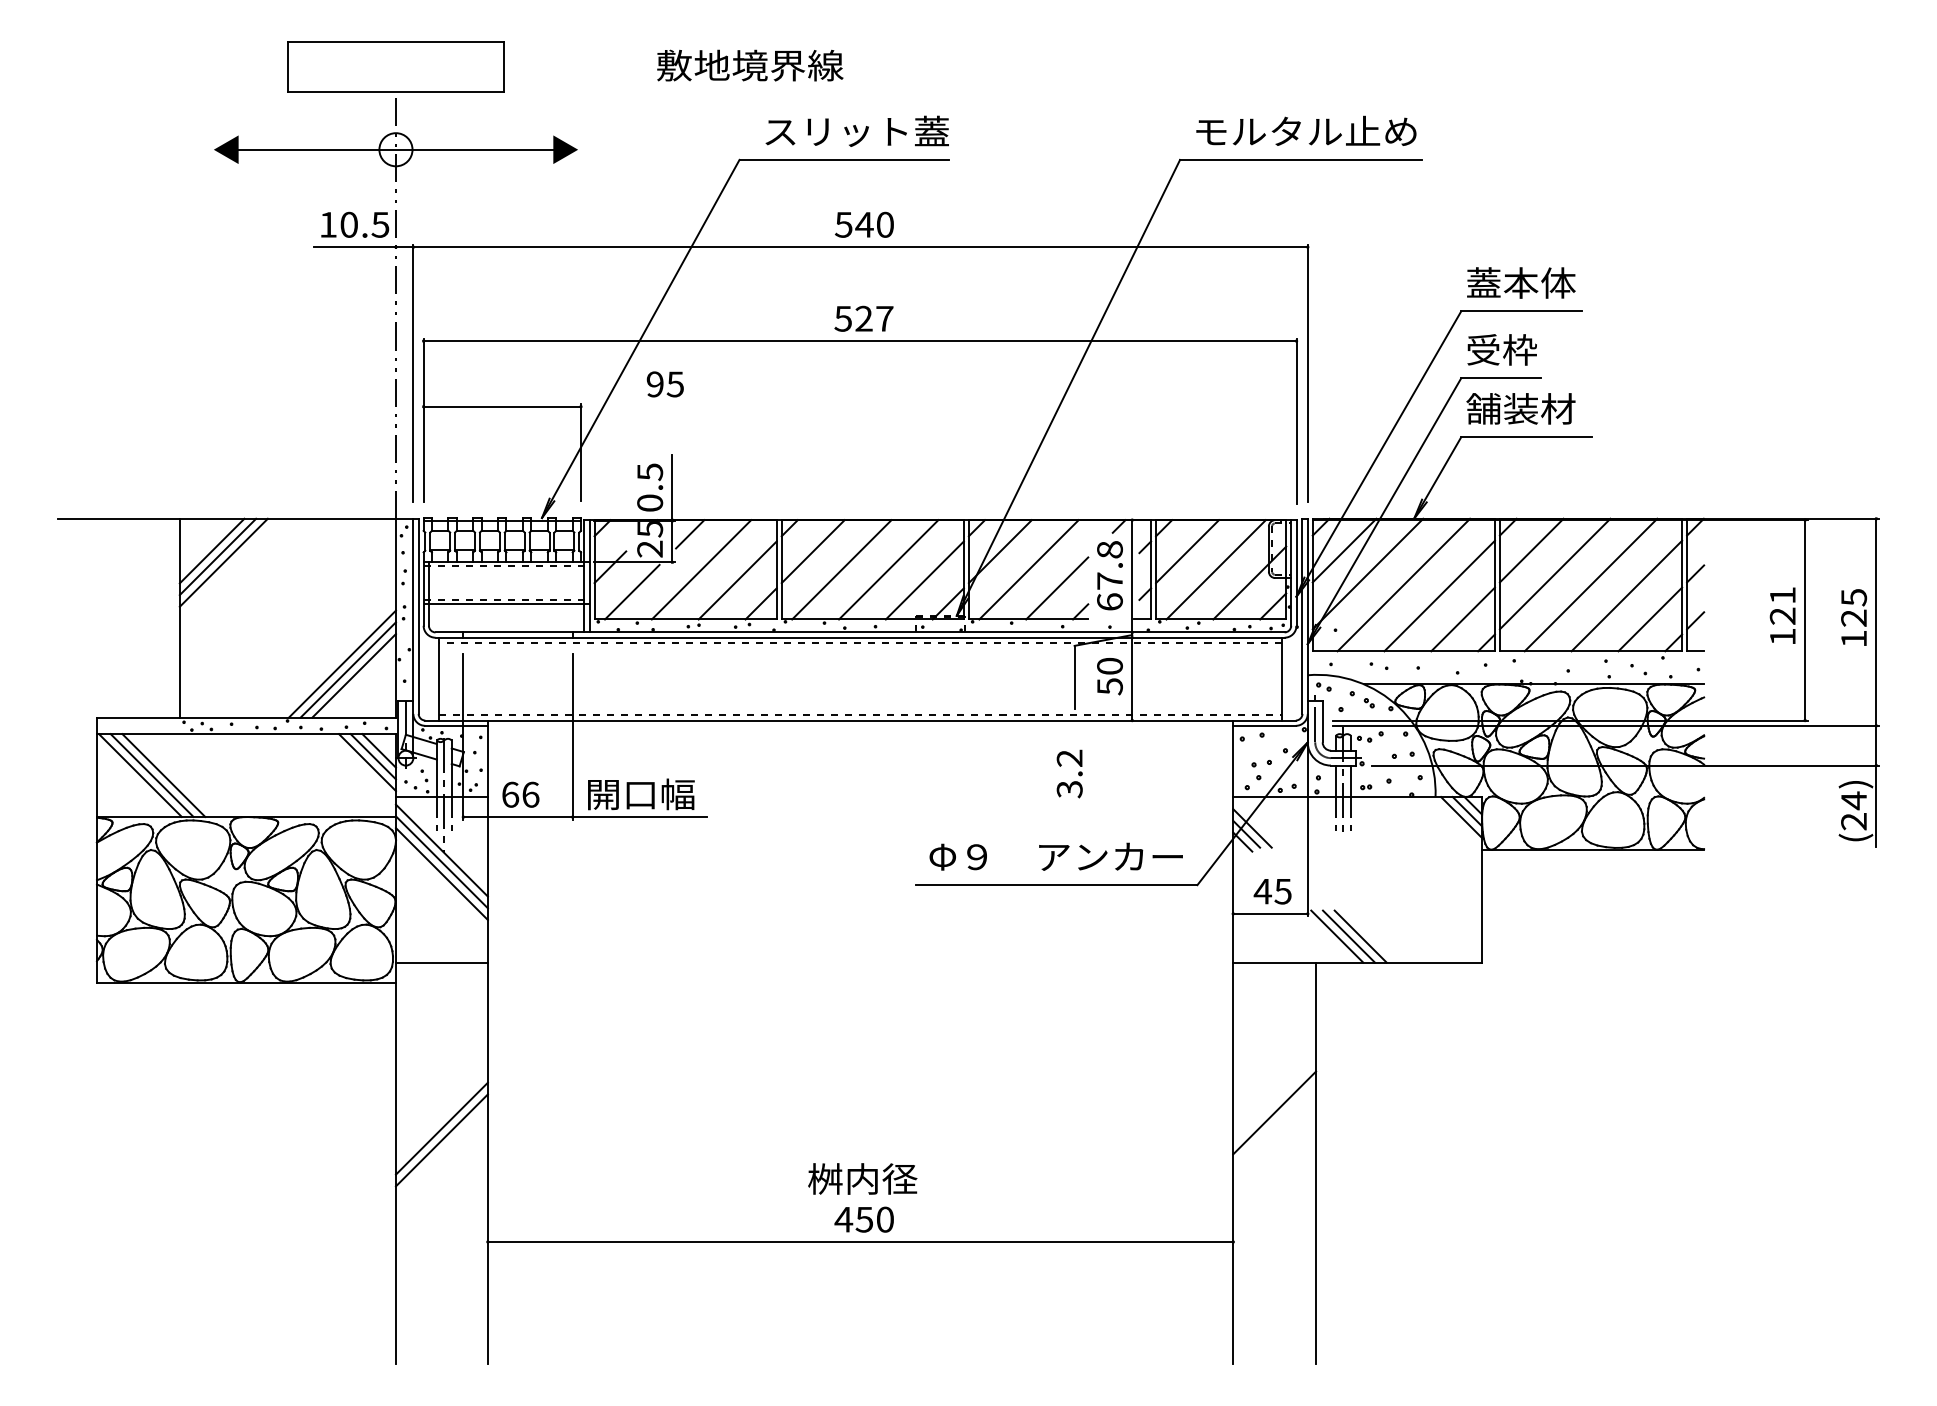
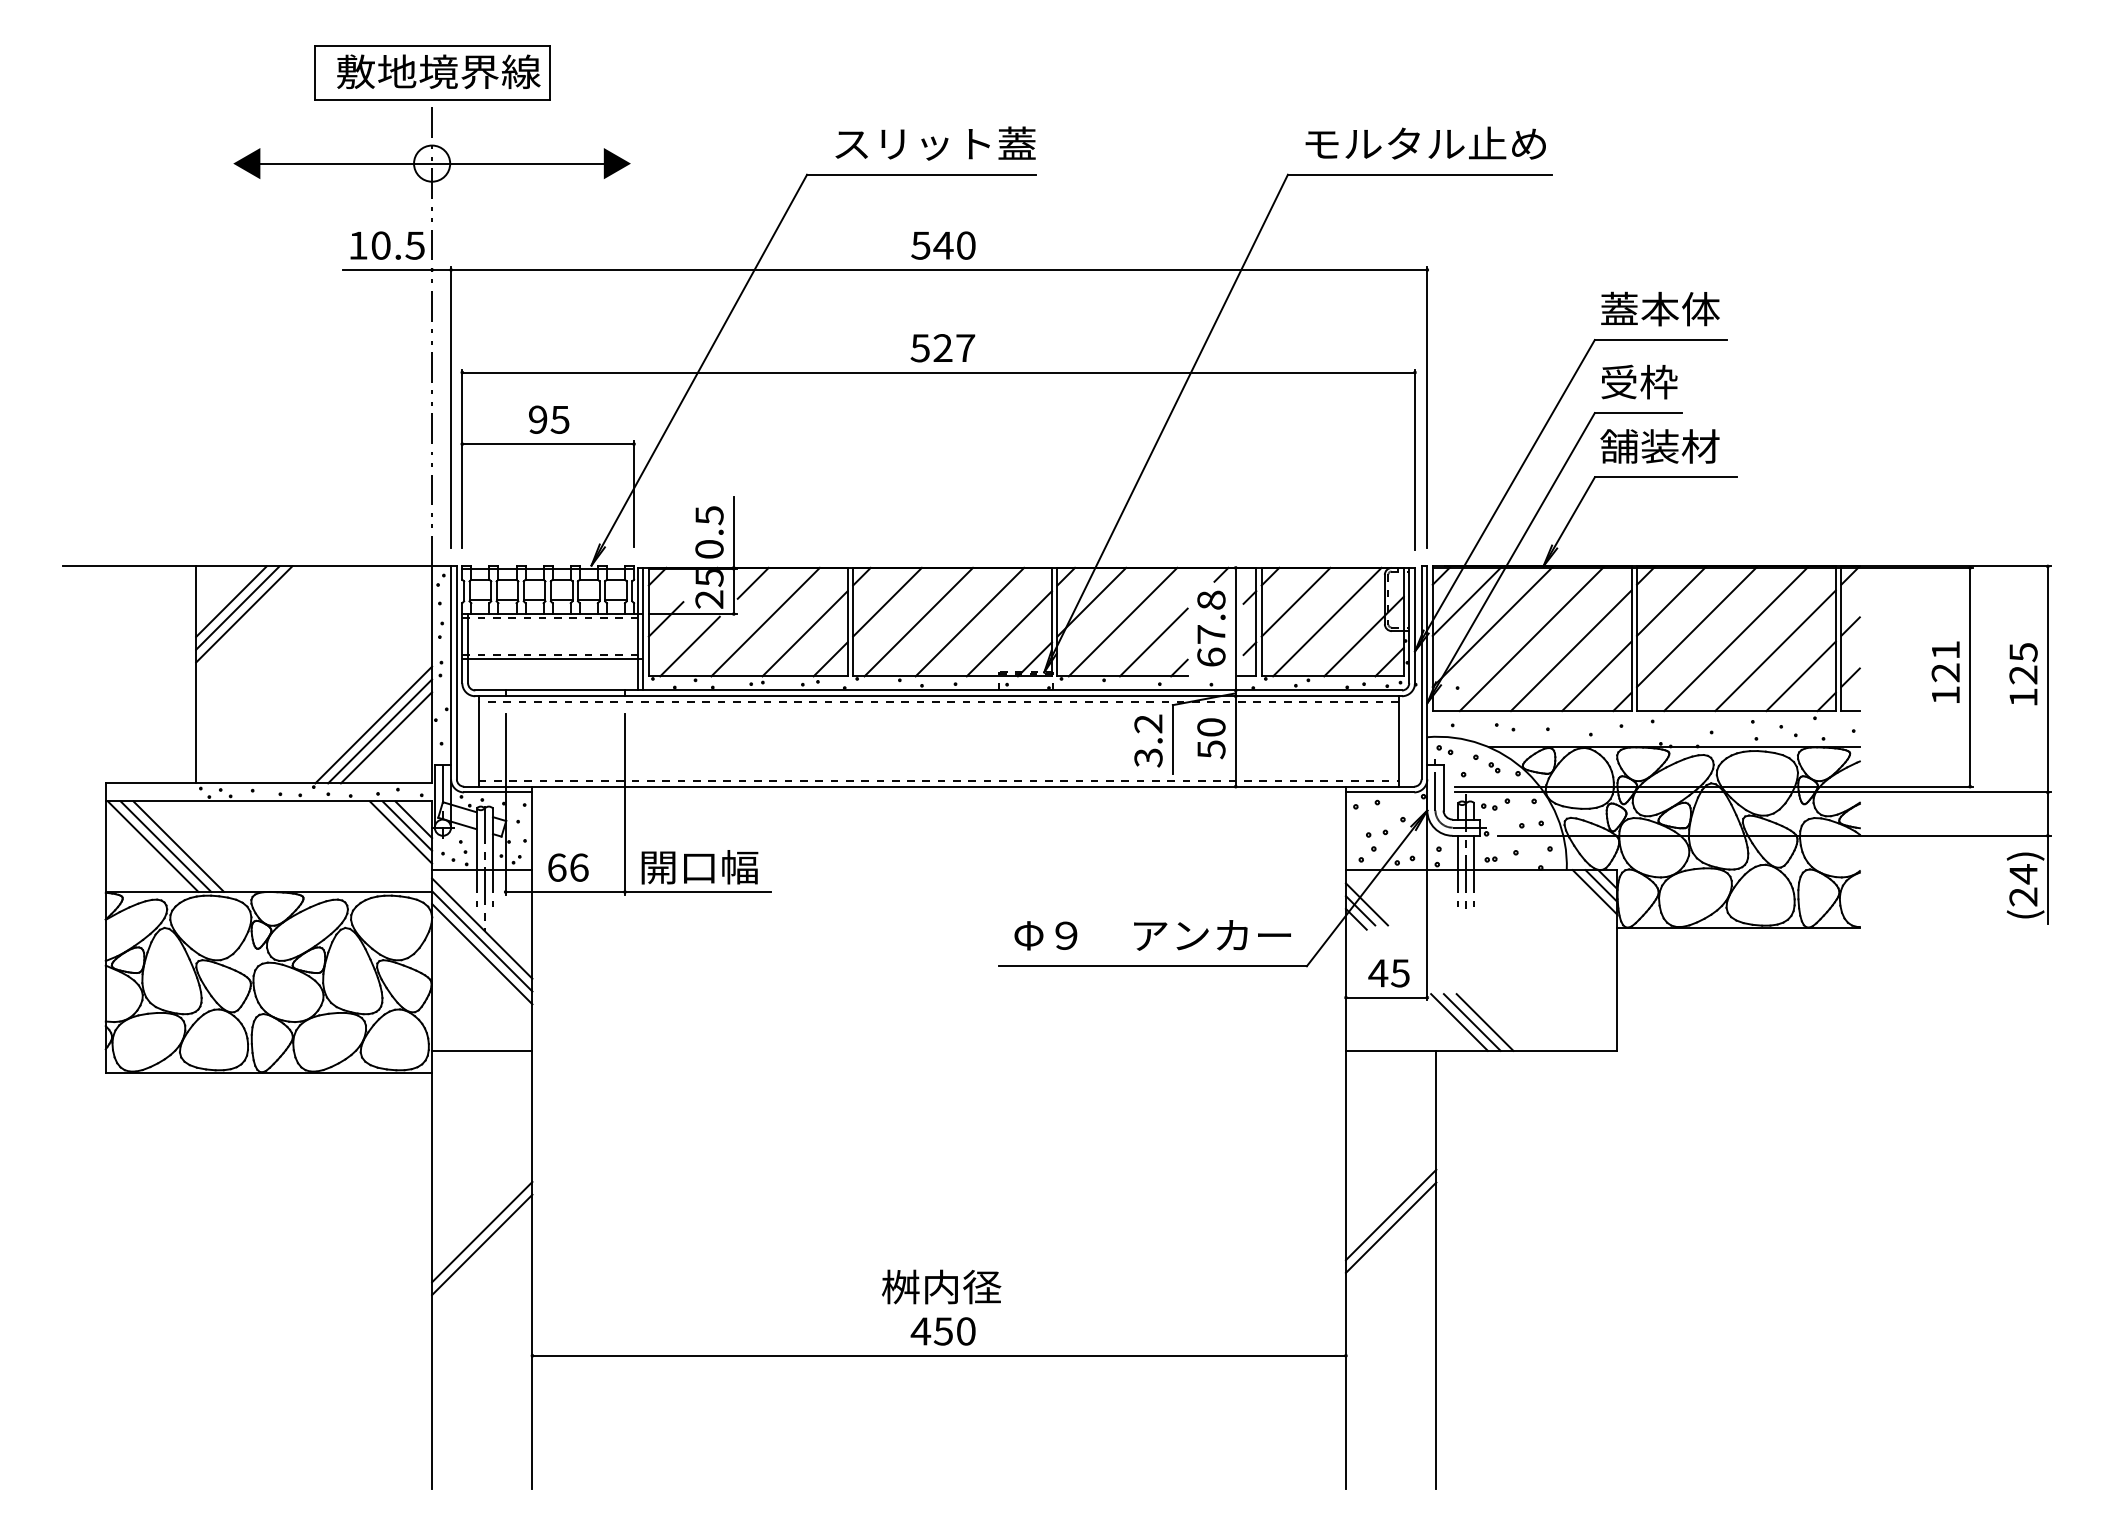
text: (749, 65) -> (438, 71), moved
text: (665, 384) -> (549, 419), moved
text: (1069, 773) -> (1148, 740), moved
line: (1274, 1124) -> (1390, 1227), added

